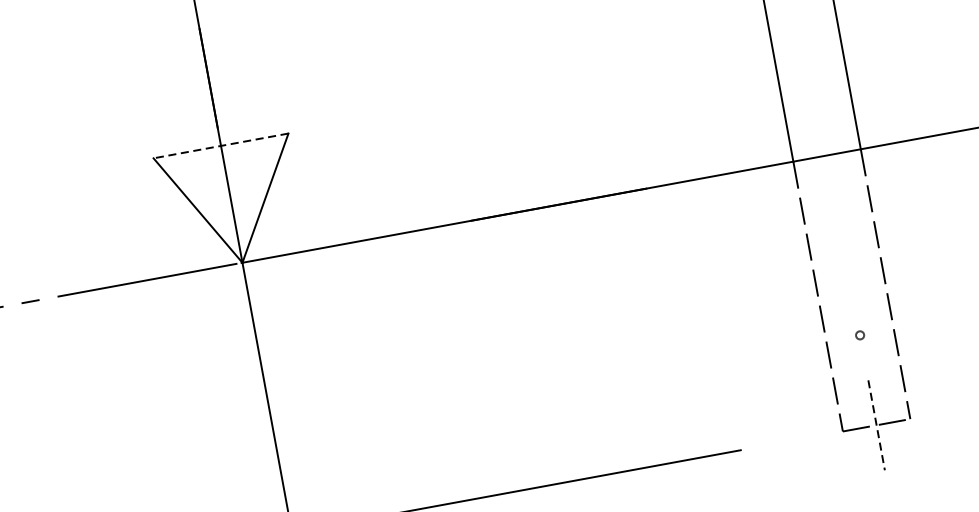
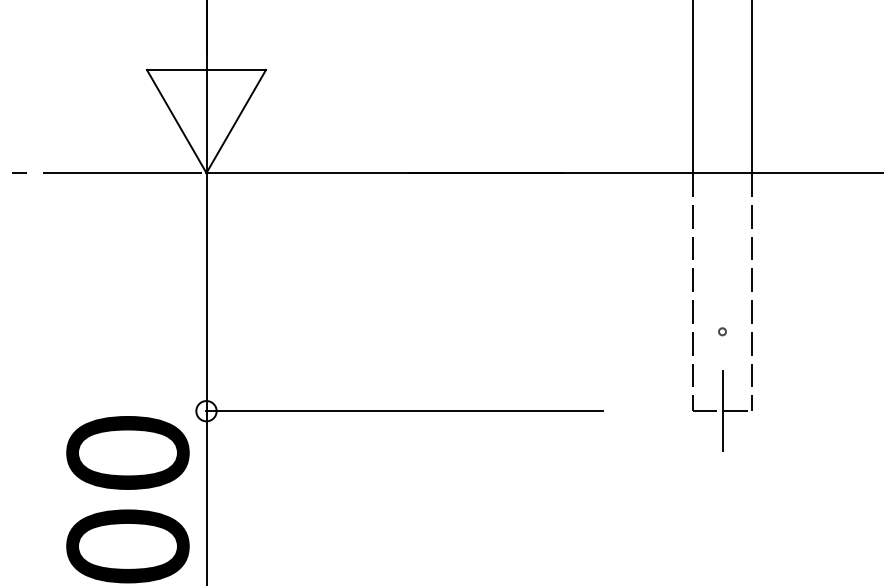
line: (220, 145) -> (206, 69), dashed -> solid
line: (876, 425) -> (722, 411), dashed -> solid

